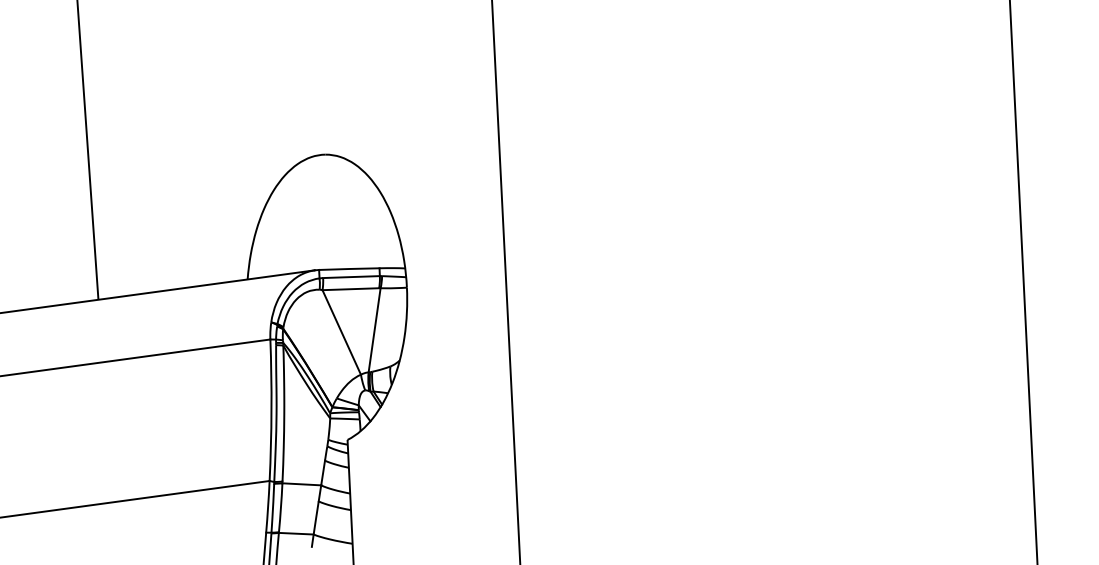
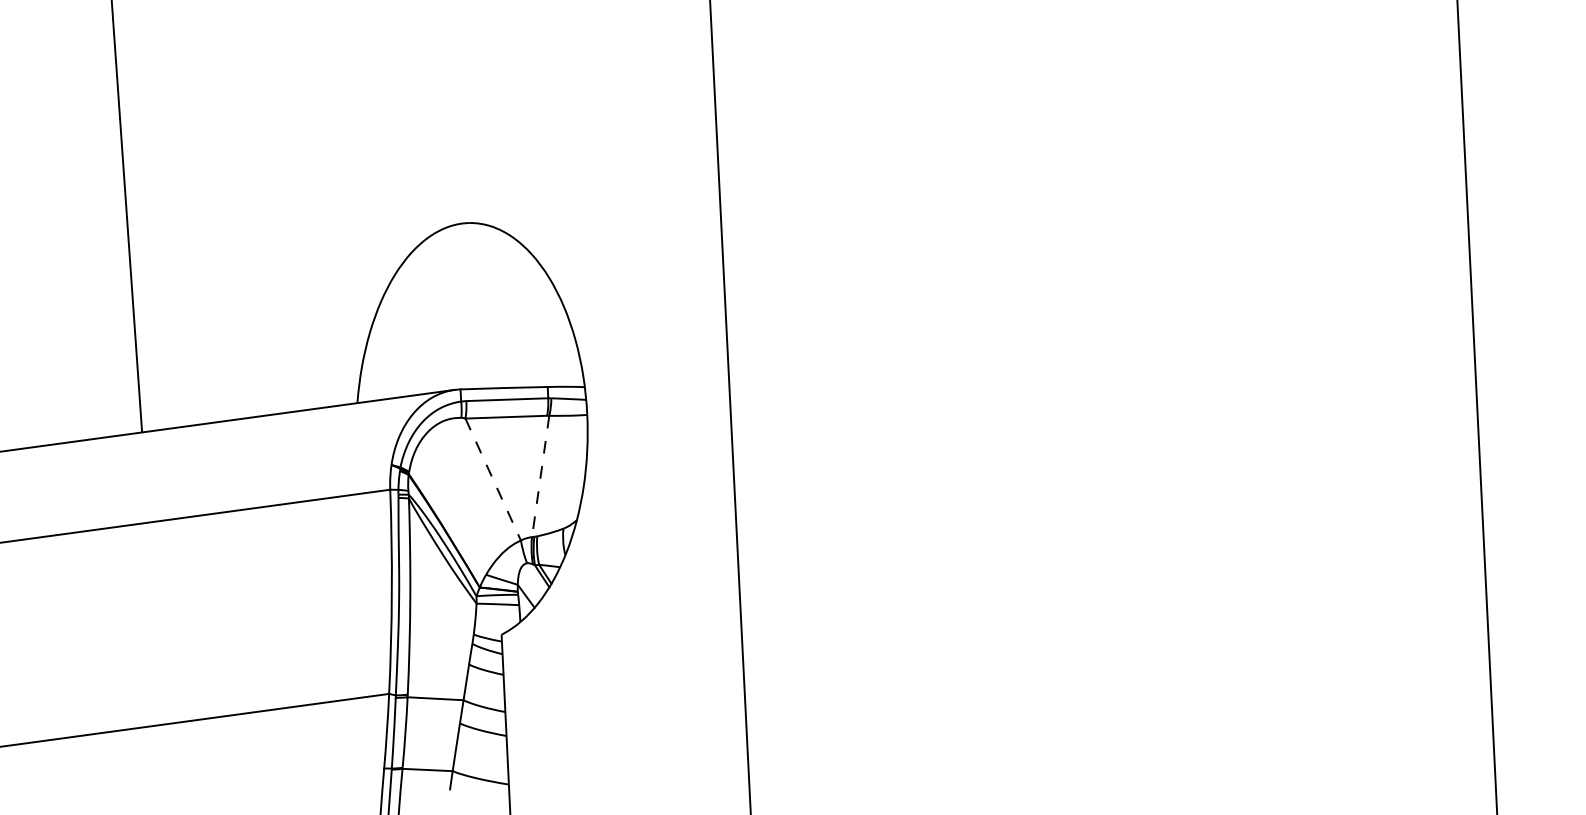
line: (374, 330) -> (540, 476), solid -> dashed
line: (341, 332) -> (492, 479), solid -> dashed

